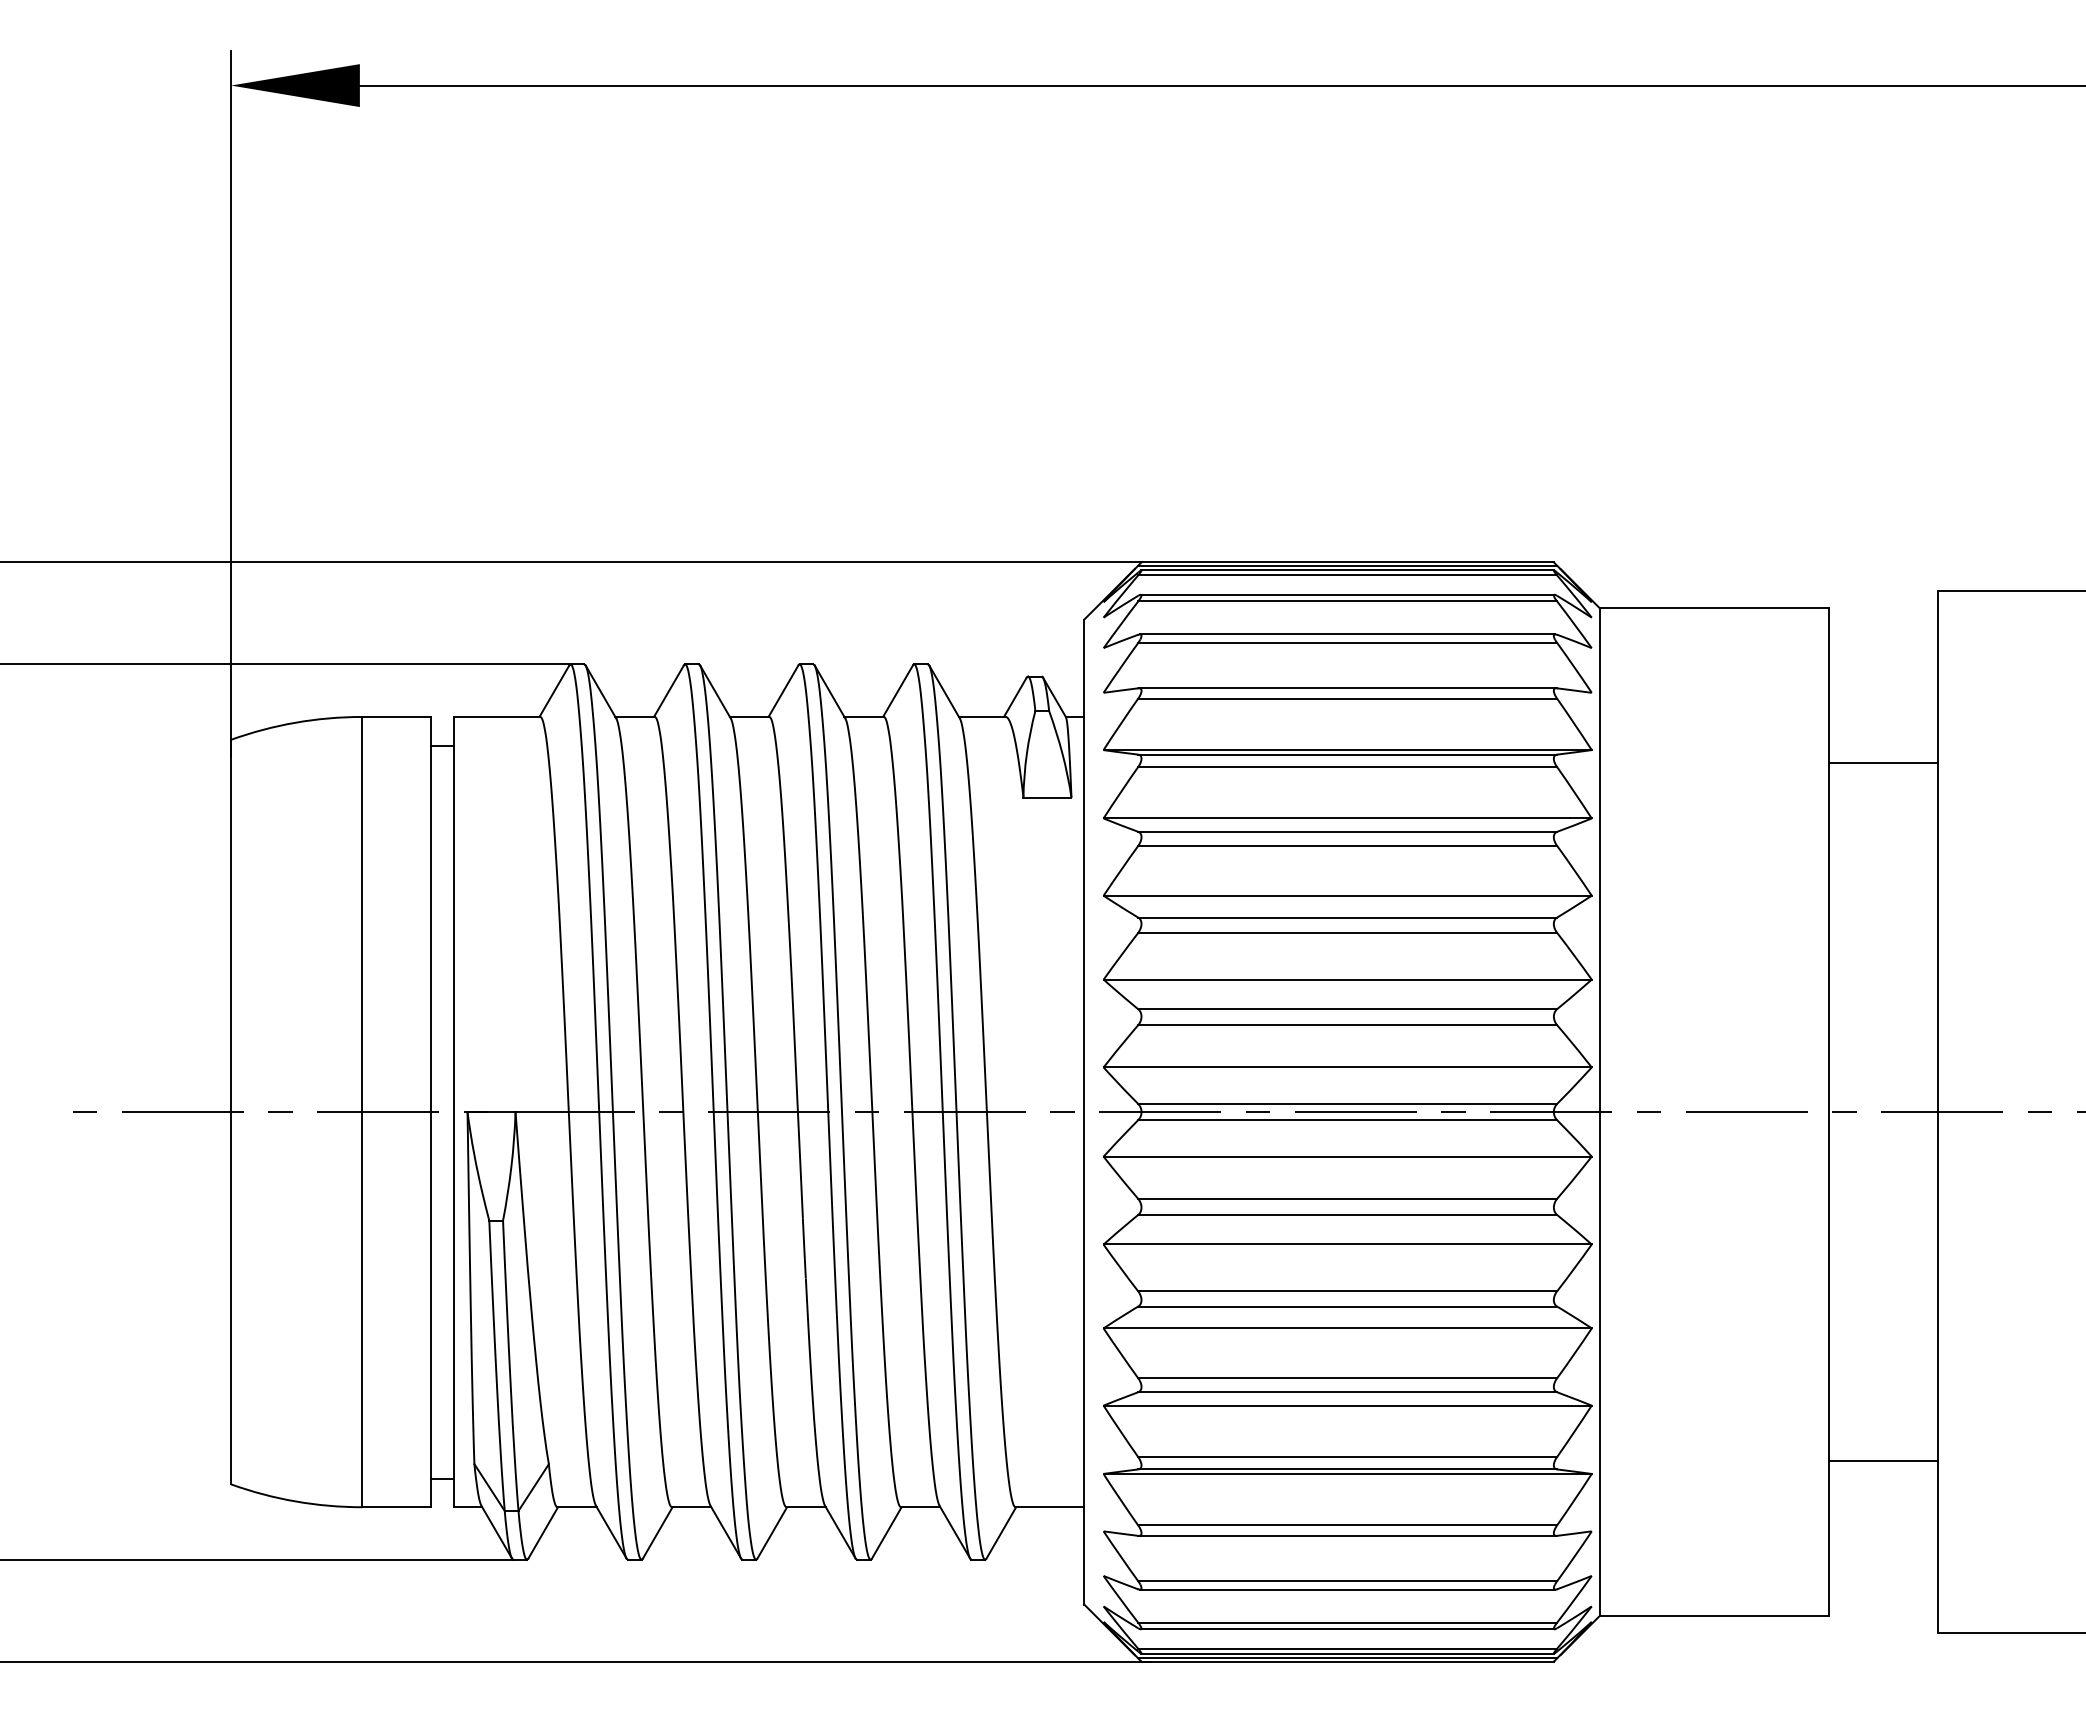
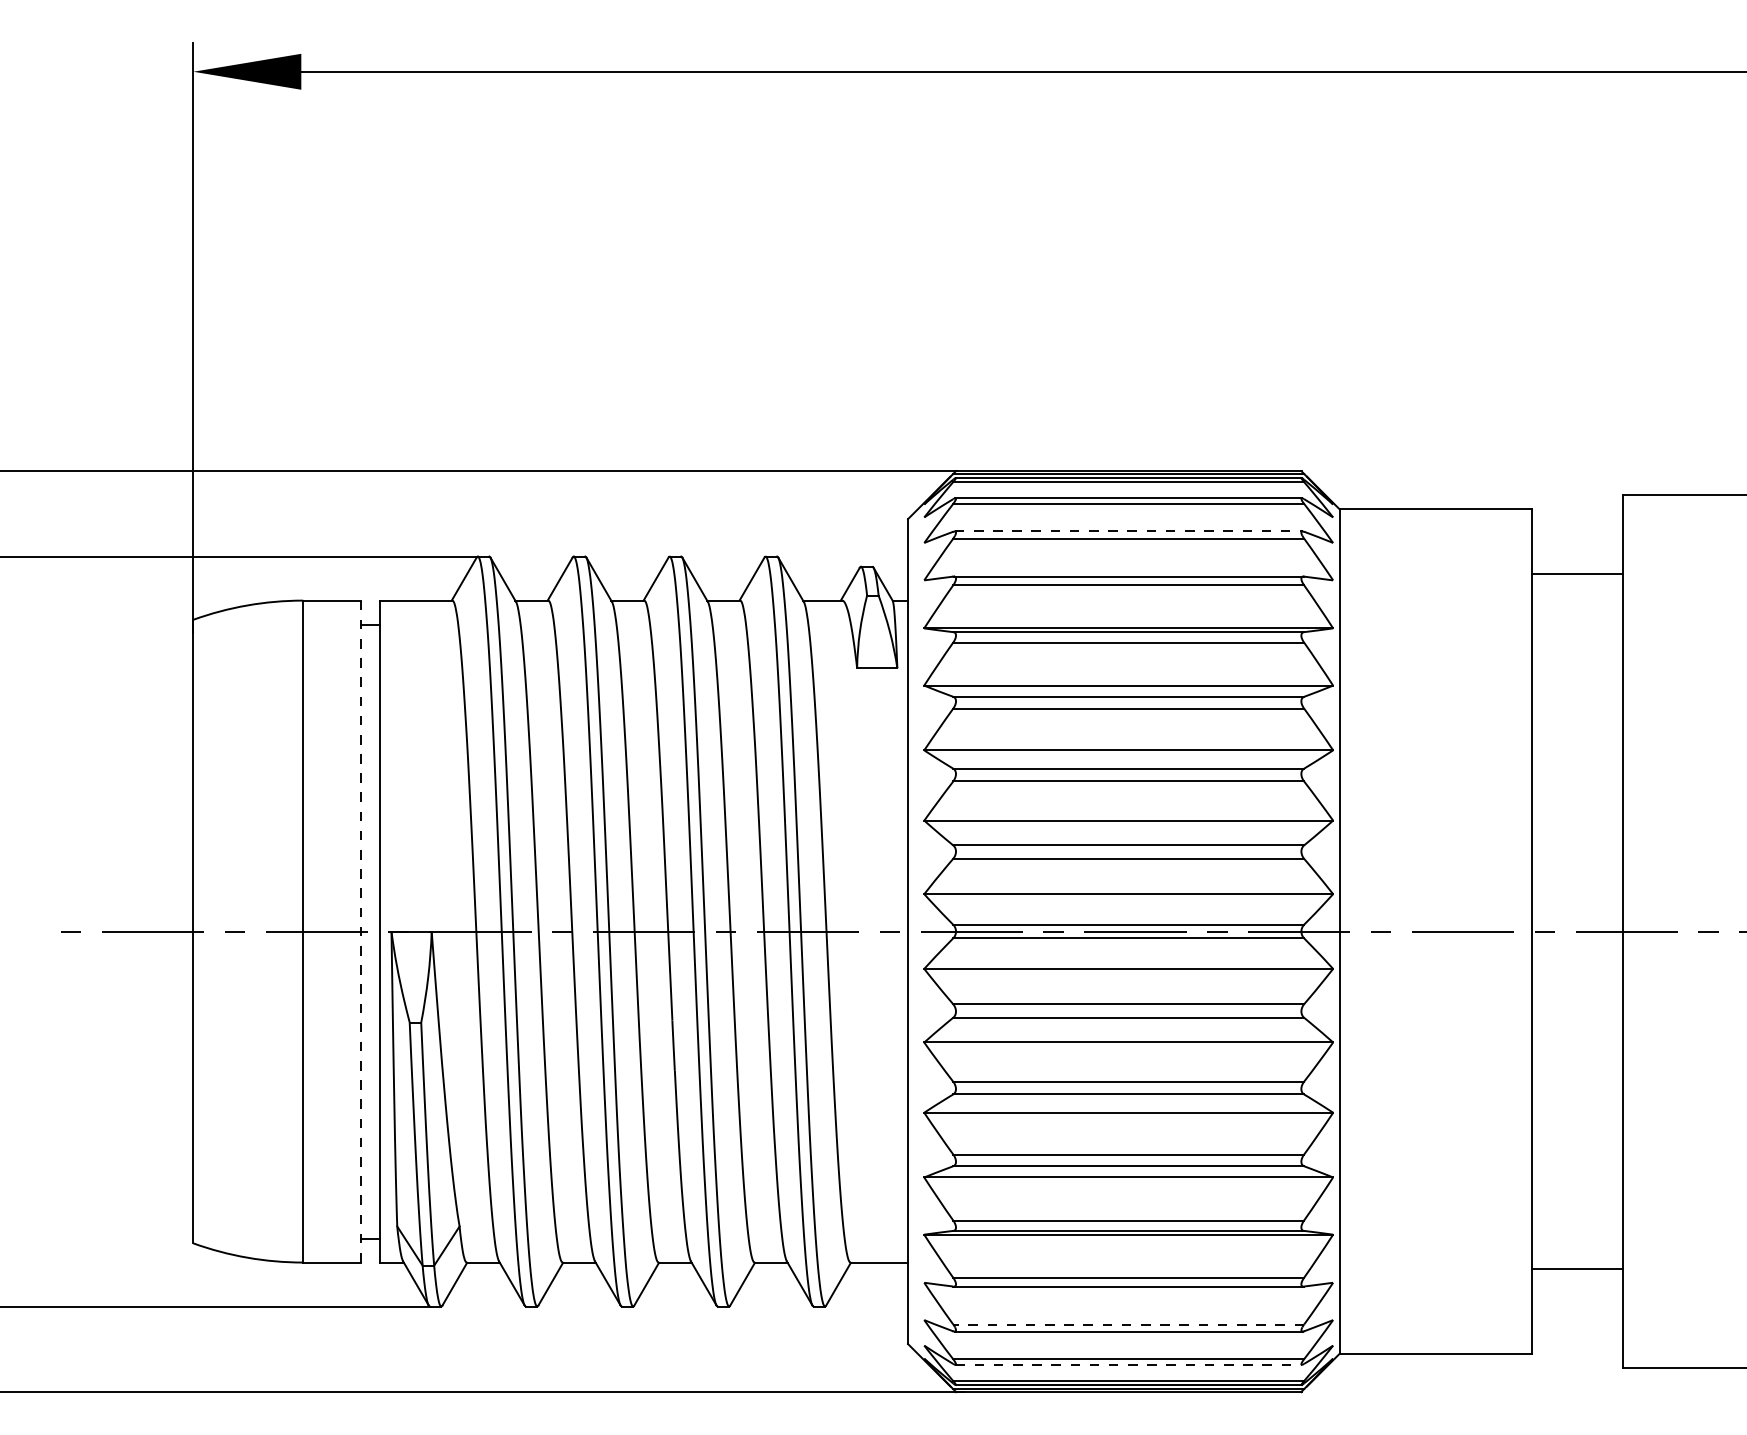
line: (1347, 634) -> (1128, 531), solid -> dashed
line: (1882, 762) -> (1576, 573), moved
line: (431, 1112) -> (361, 931), solid -> dashed
line: (1882, 1461) -> (1576, 1268), moved
line: (1347, 1581) -> (1128, 1324), solid -> dashed
line: (1347, 1629) -> (1128, 1364), solid -> dashed

